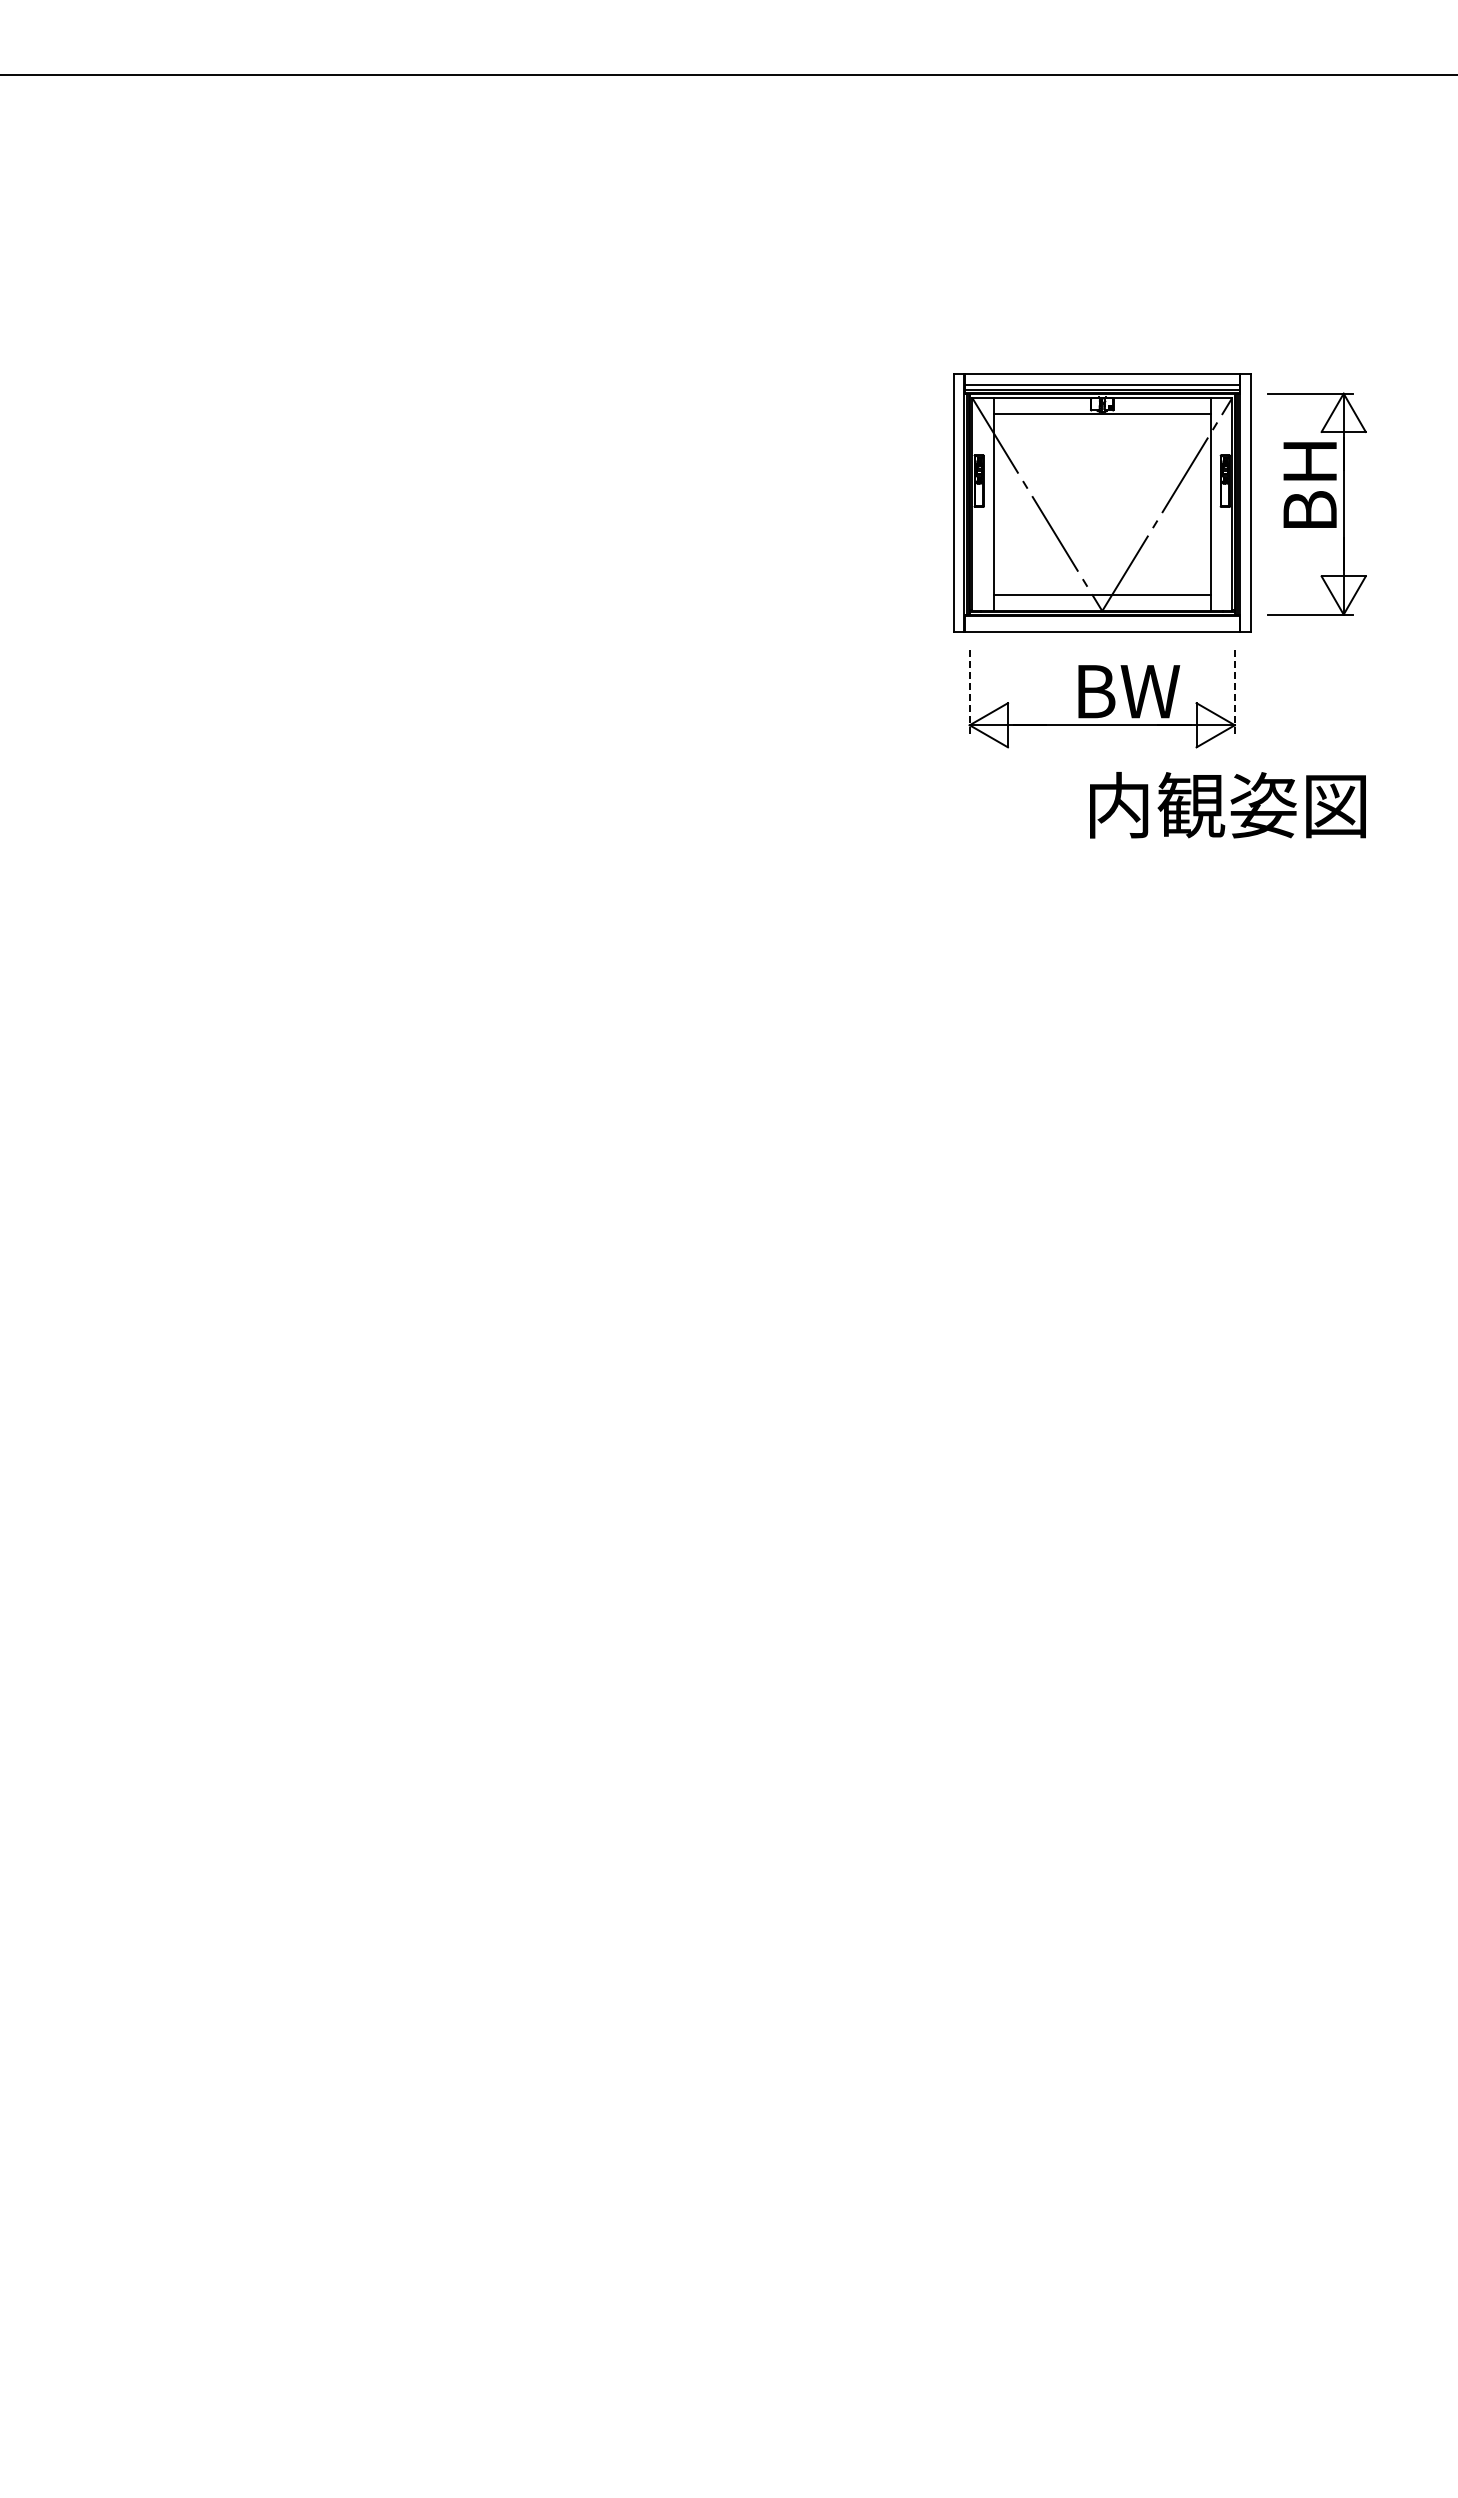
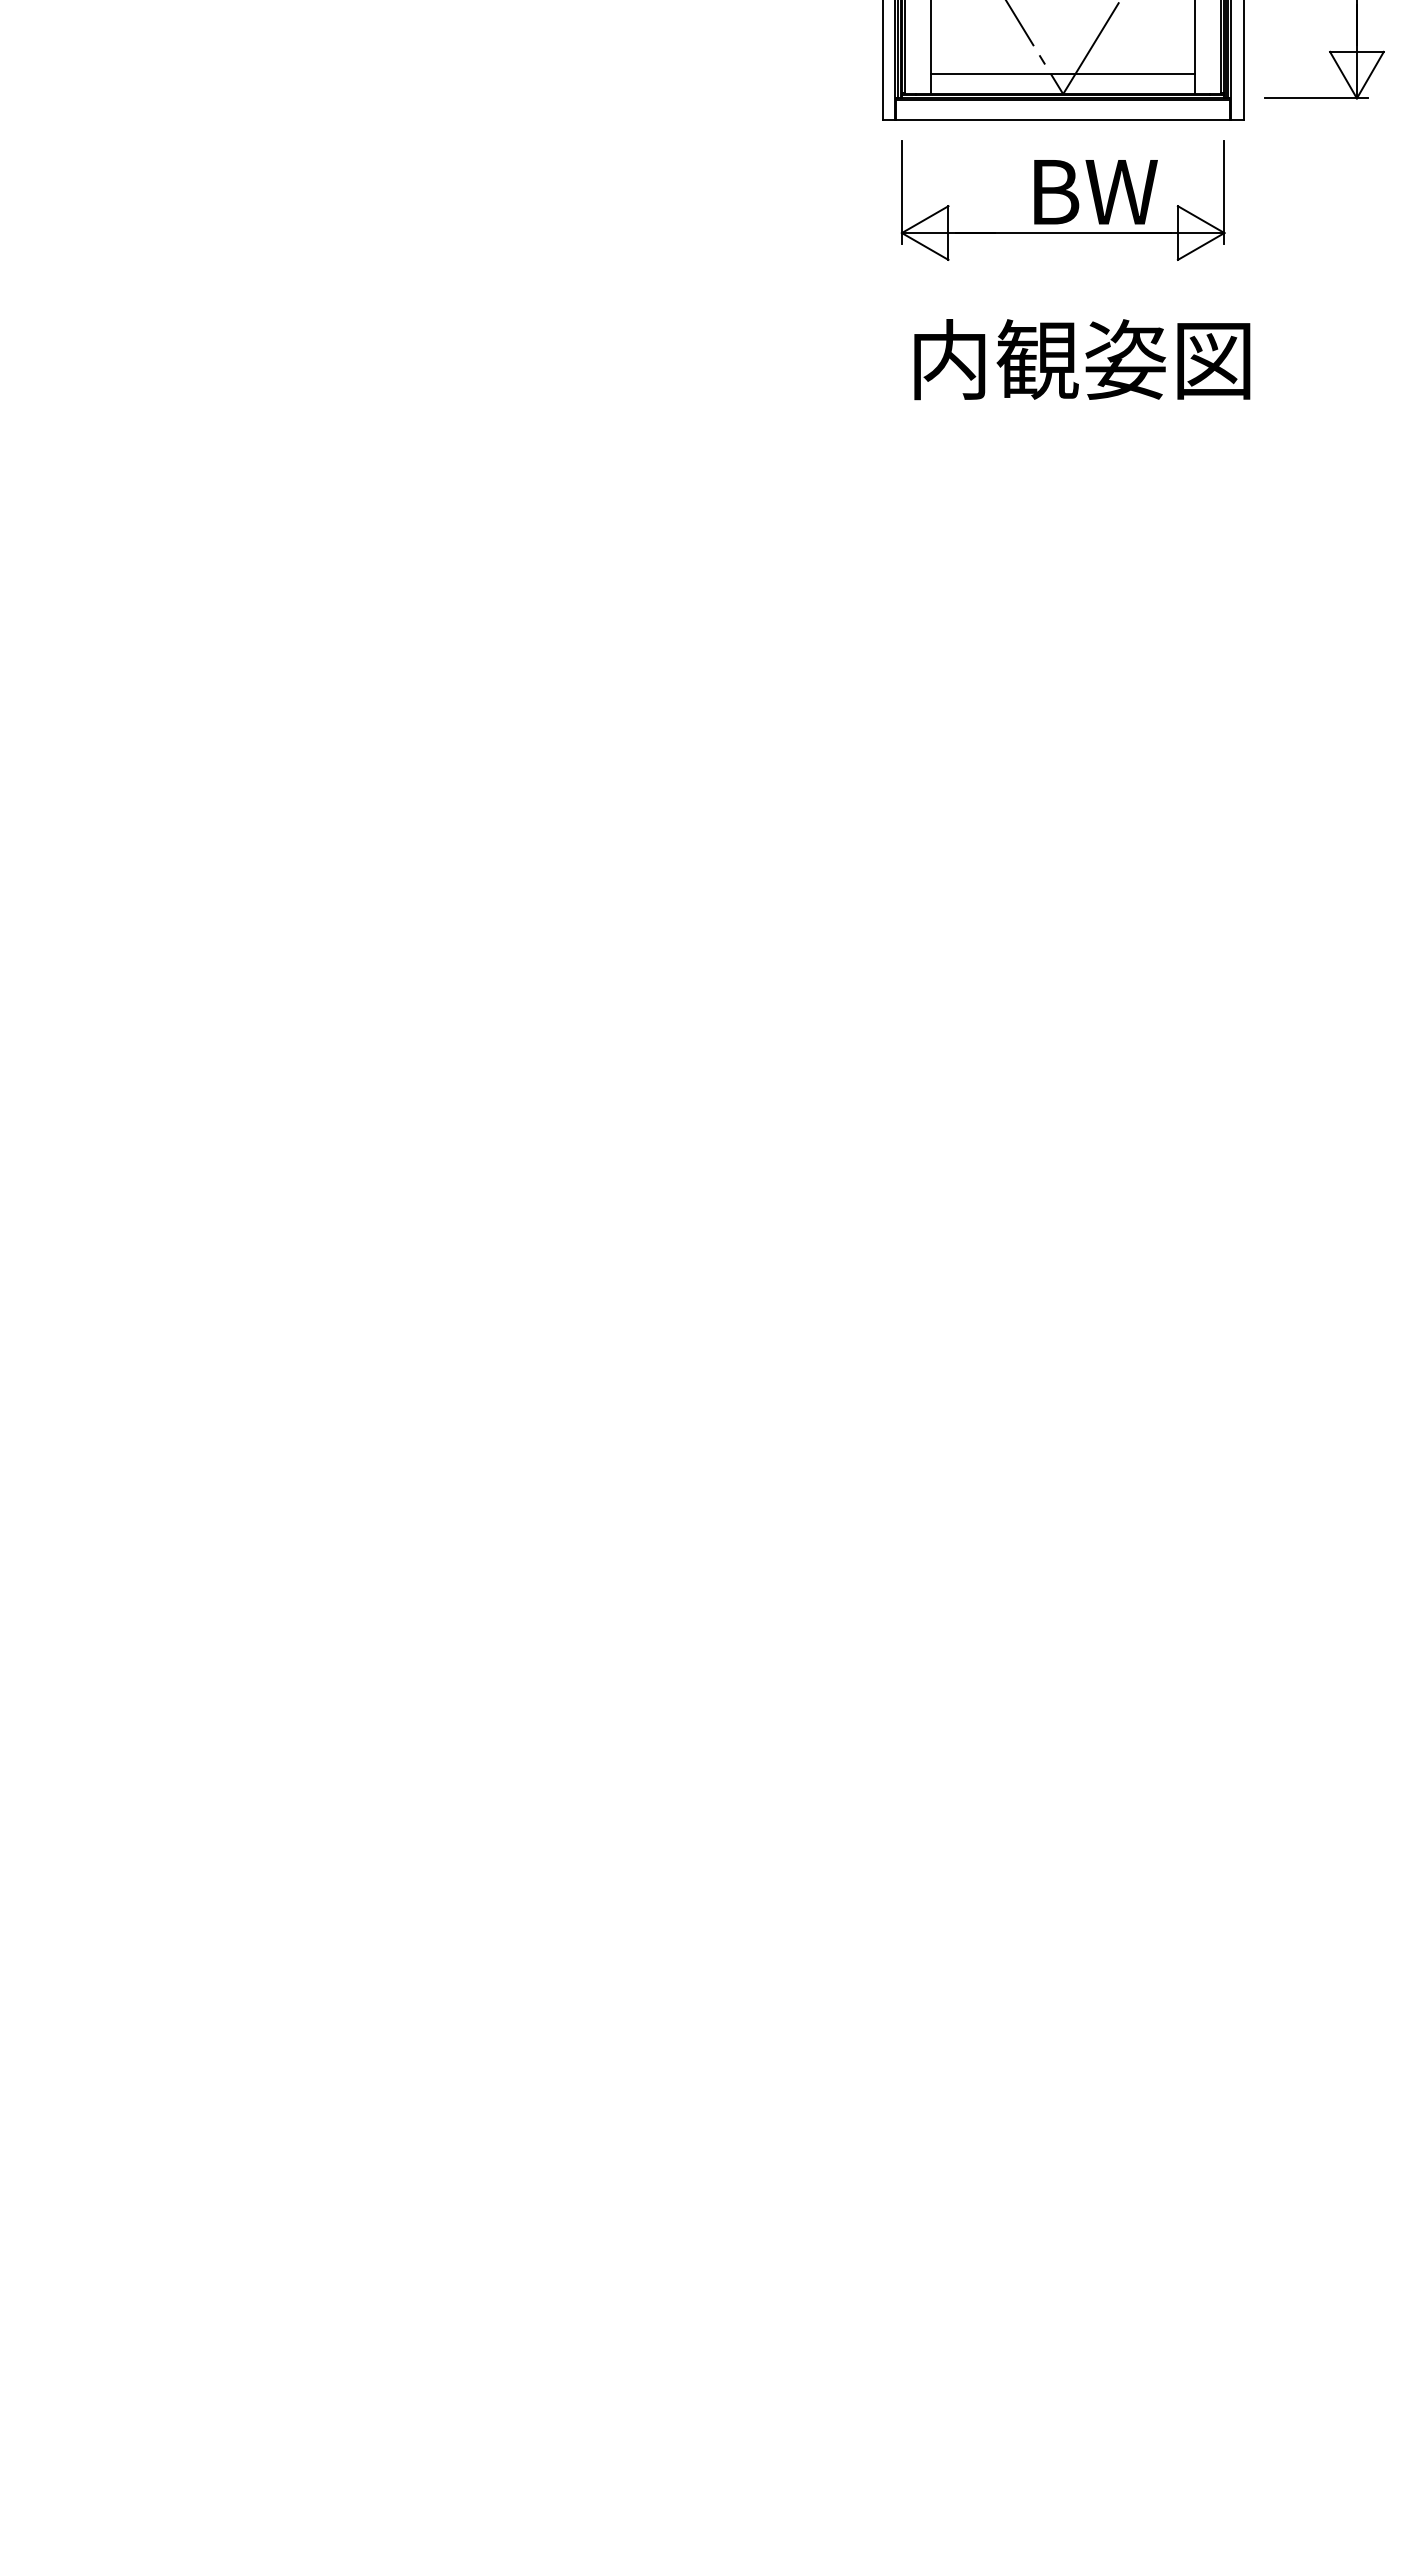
line: (969, 692) -> (901, 193), dashed -> solid
line: (1234, 692) -> (1224, 193), dashed -> solid
text: (1227, 805) -> (1081, 359), moved

